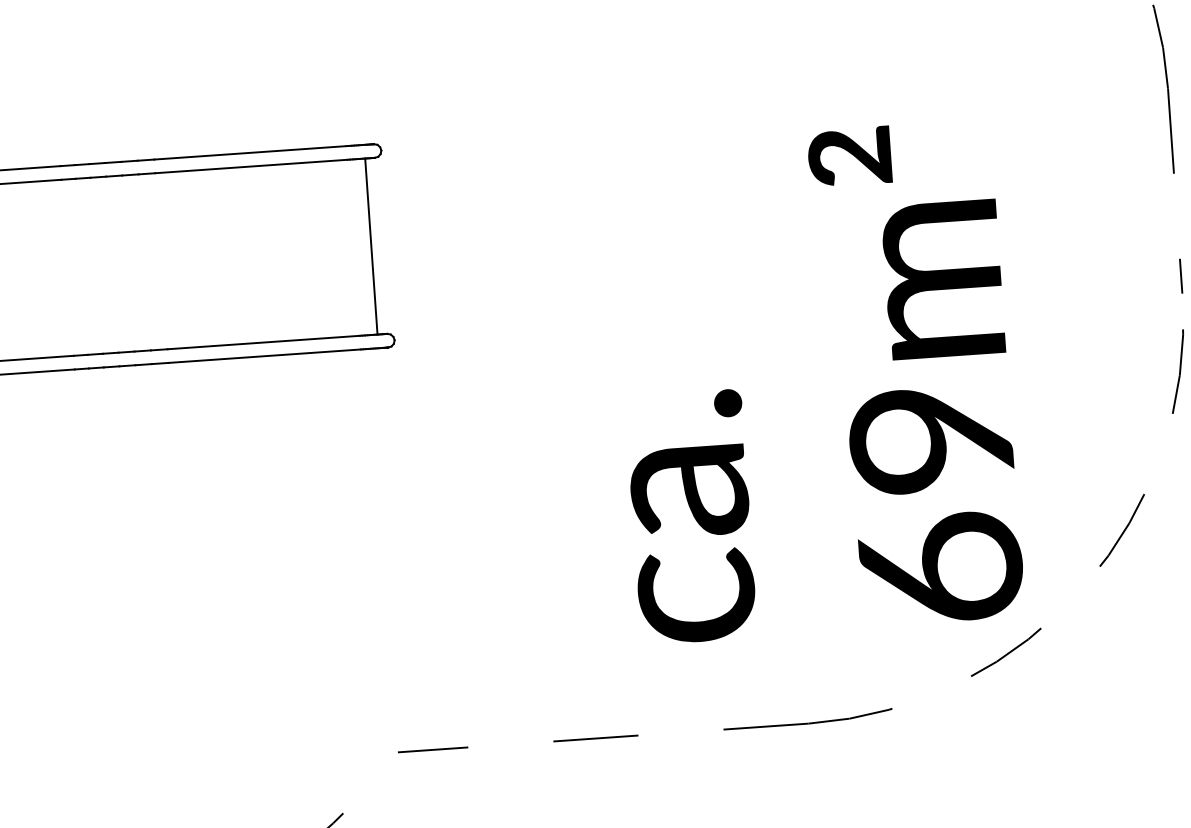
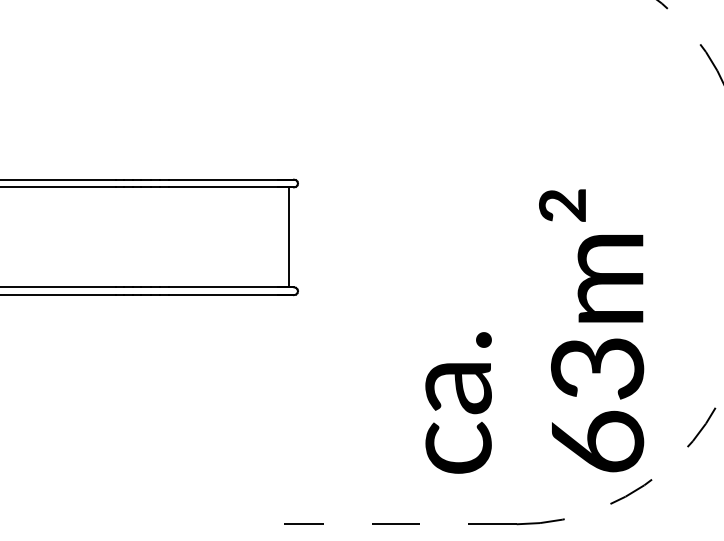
text: (931, 439) -> (597, 368), 69m² -> 63m²

